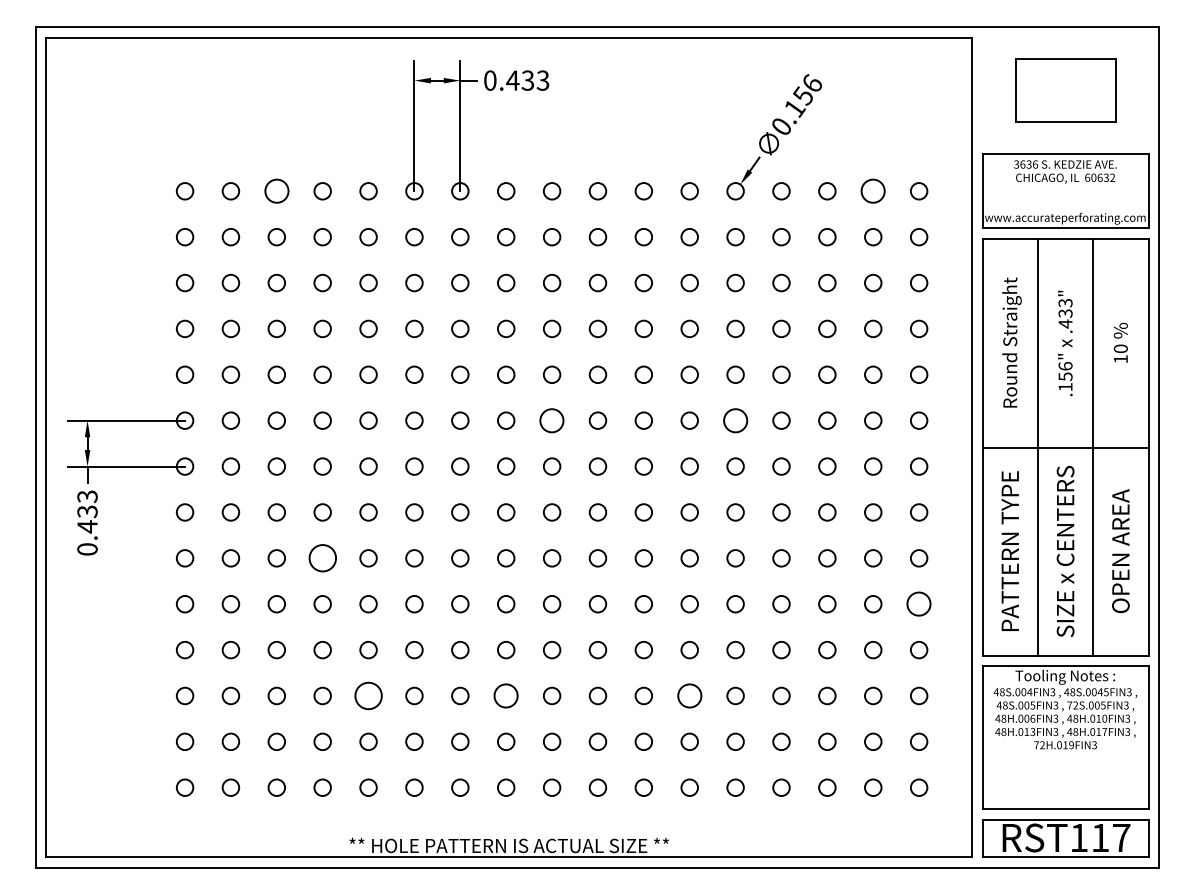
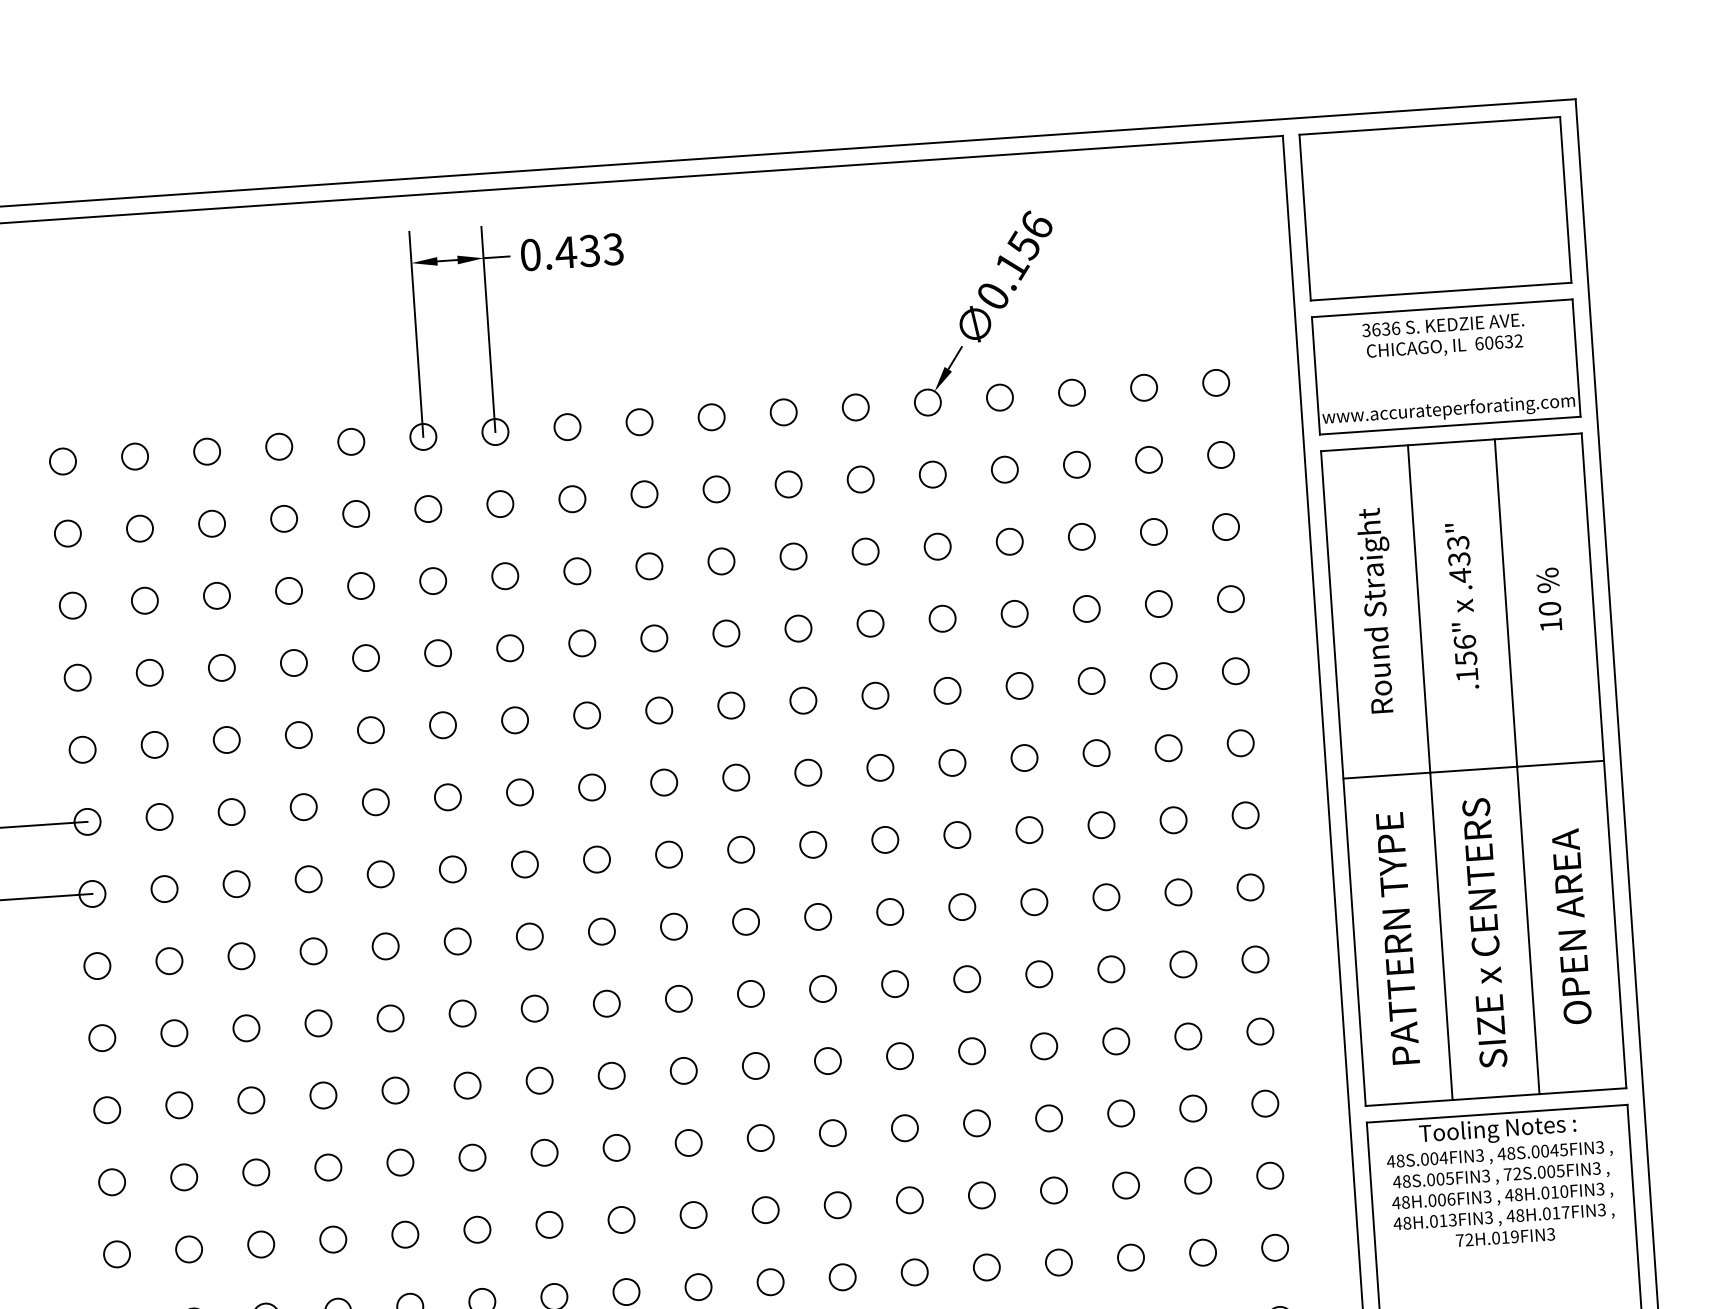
part: (1065, 90) -> (1435, 208), size x1.67
circle: (276, 191) -> (206, 452), size x0.71
circle: (873, 191) -> (1144, 388), size x0.71
circle: (552, 420) -> (664, 782), size x0.71
circle: (735, 420) -> (952, 762), size x0.71
circle: (322, 558) -> (318, 1023), size x0.62
circle: (919, 604) -> (1261, 1031), size x0.71
circle: (368, 695) -> (405, 1233), size x0.62
circle: (506, 695) -> (621, 1219), size x0.71
circle: (689, 695) -> (909, 1199), size x0.71

